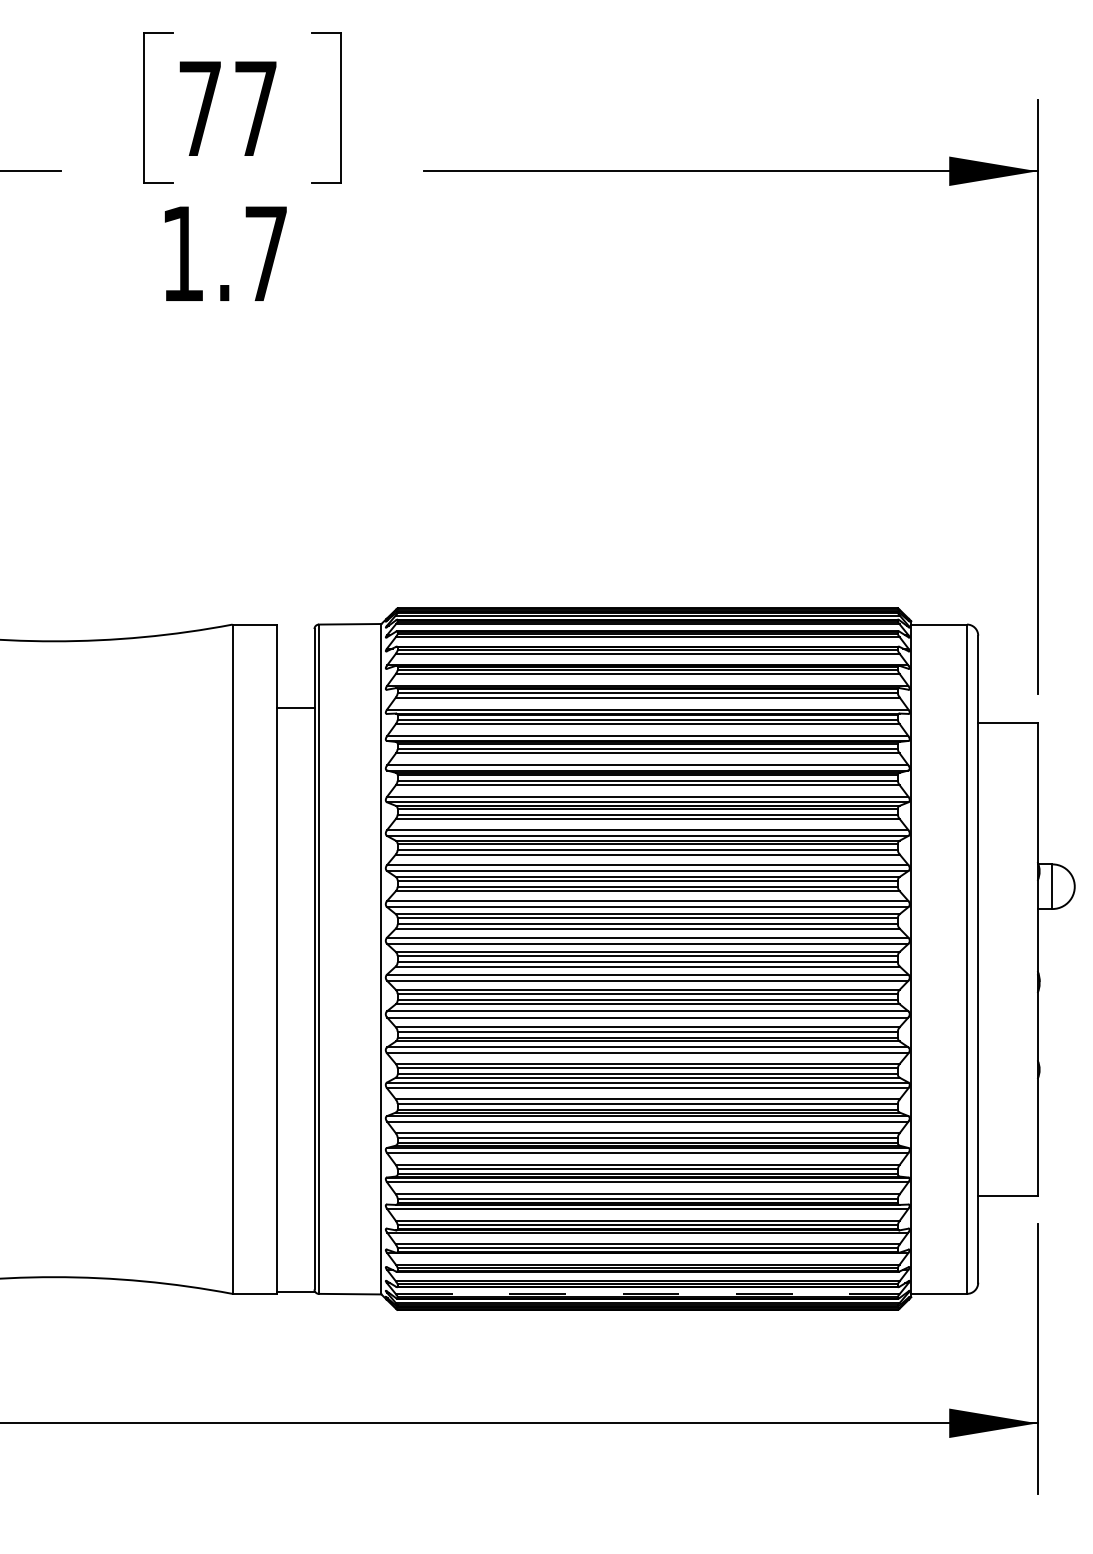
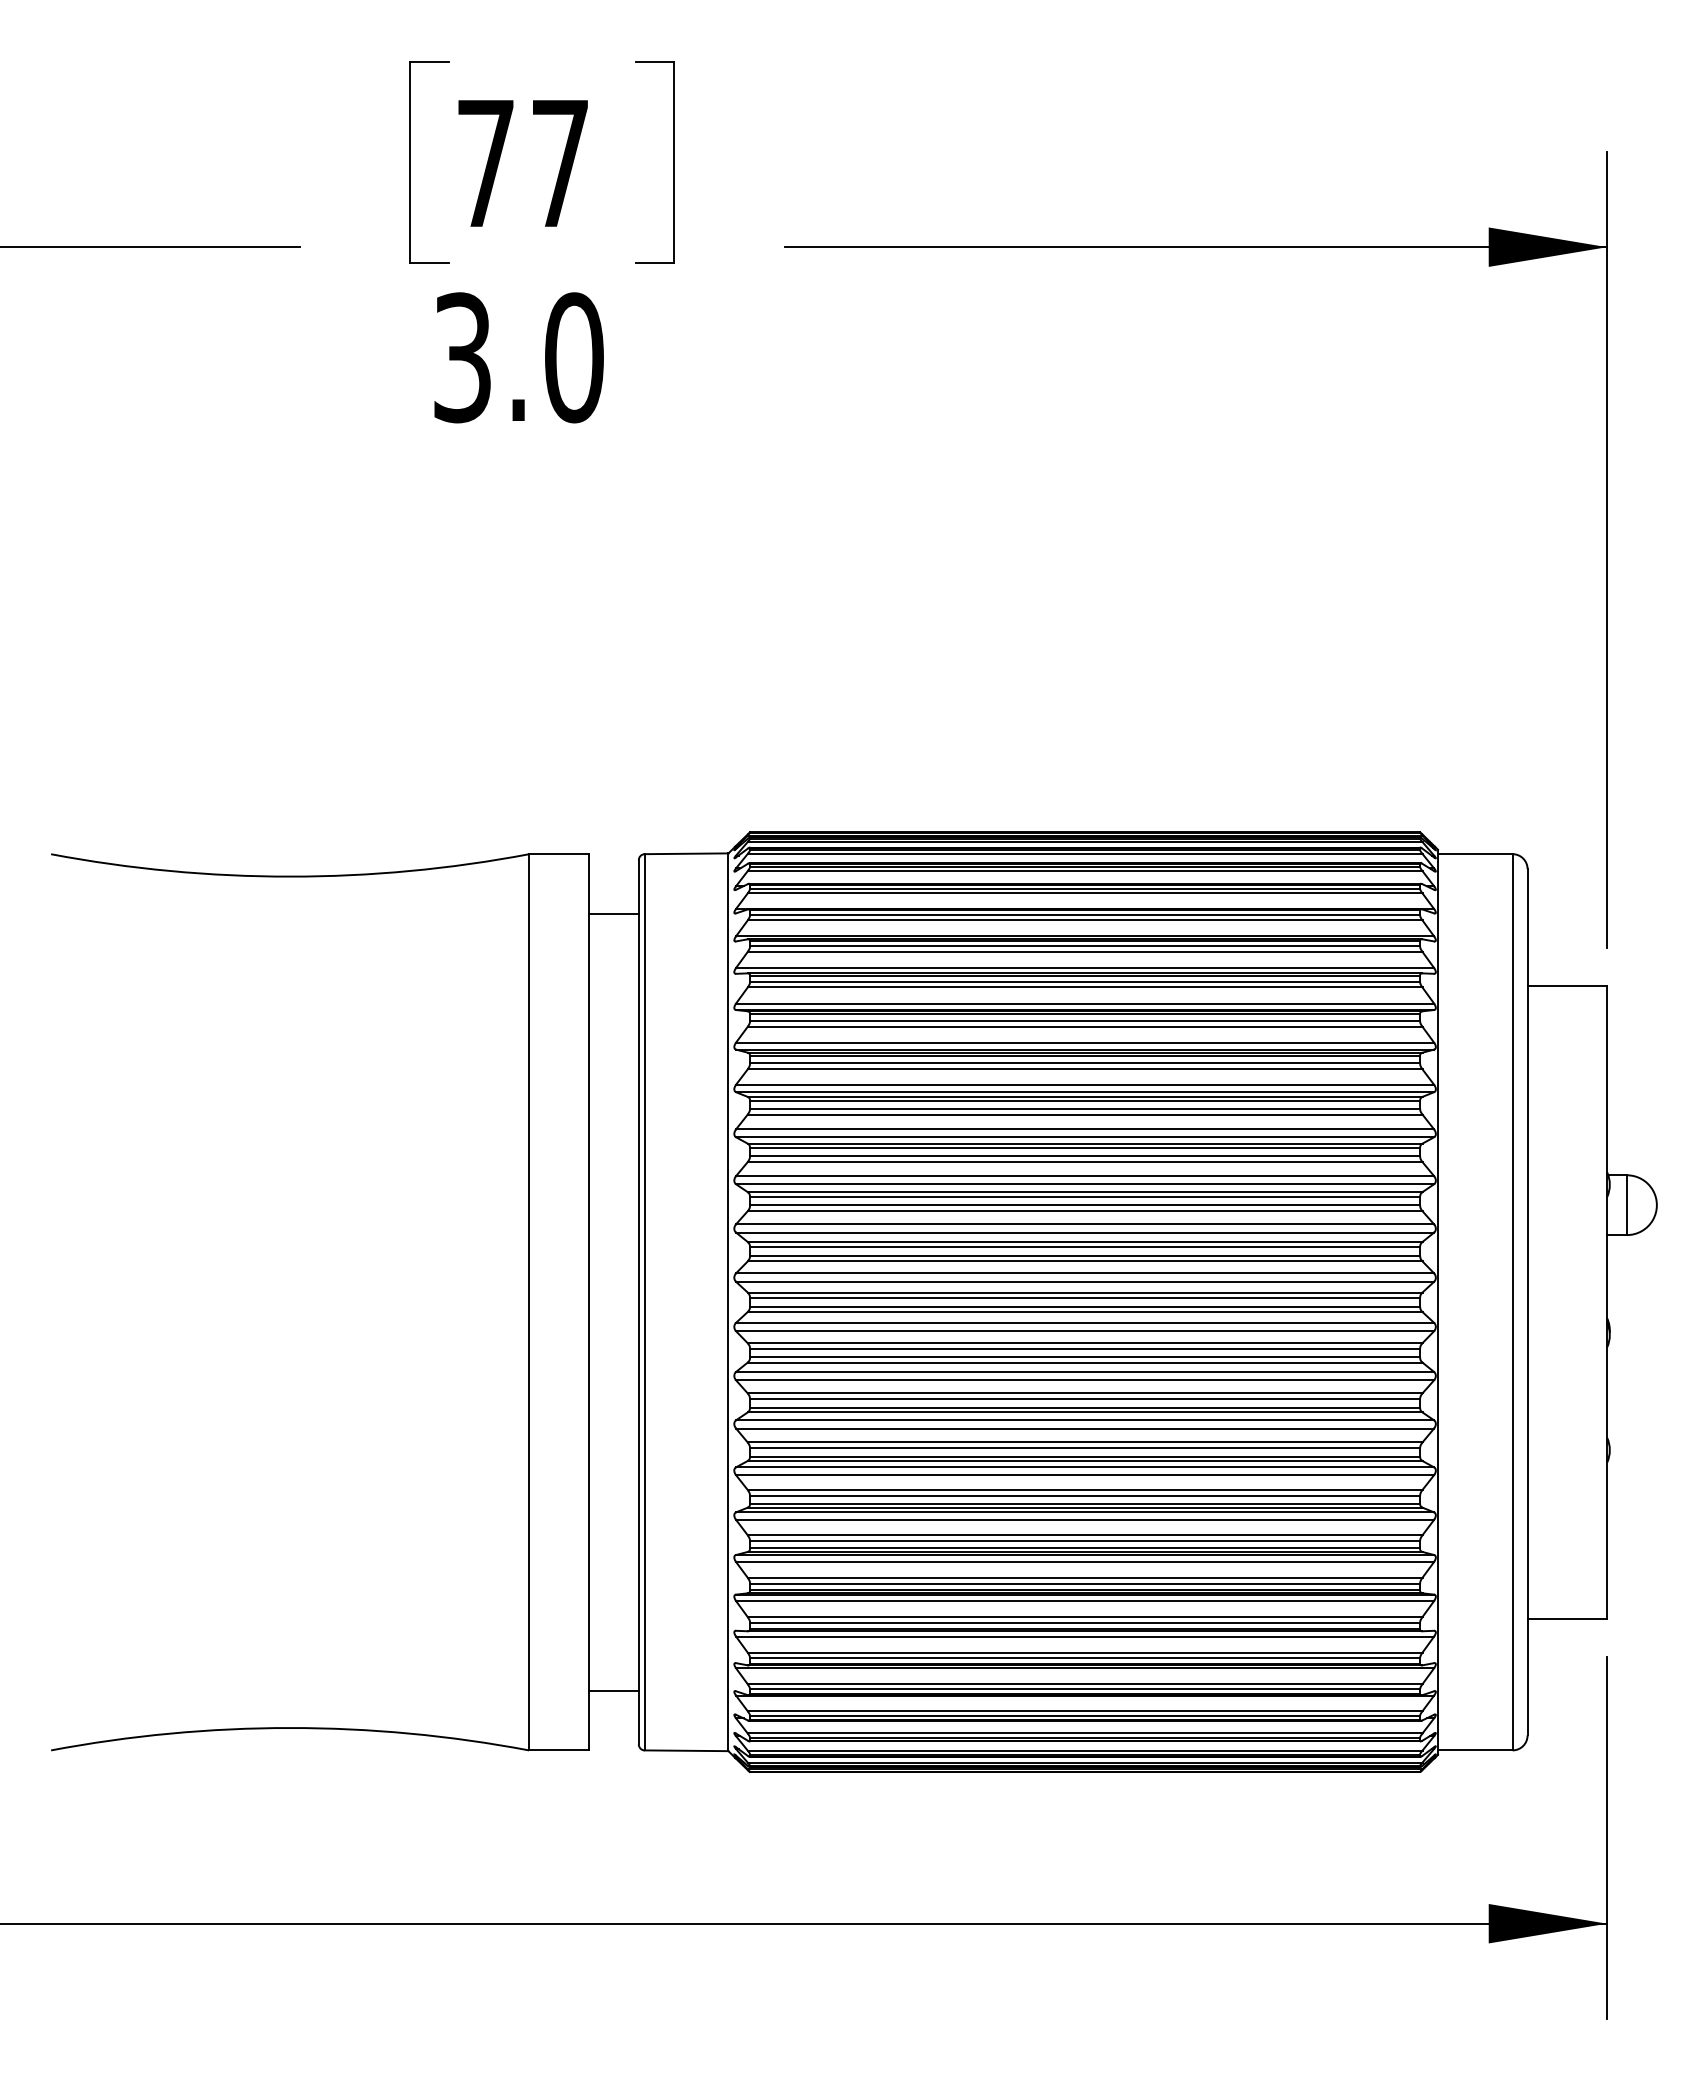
text: (224, 253) -> (518, 357), 1.7 -> 3.0
line: (295, 707) -> (613, 913), moved
line: (295, 1291) -> (613, 1690), moved
line: (648, 1293) -> (1085, 1750), dashed -> solid

